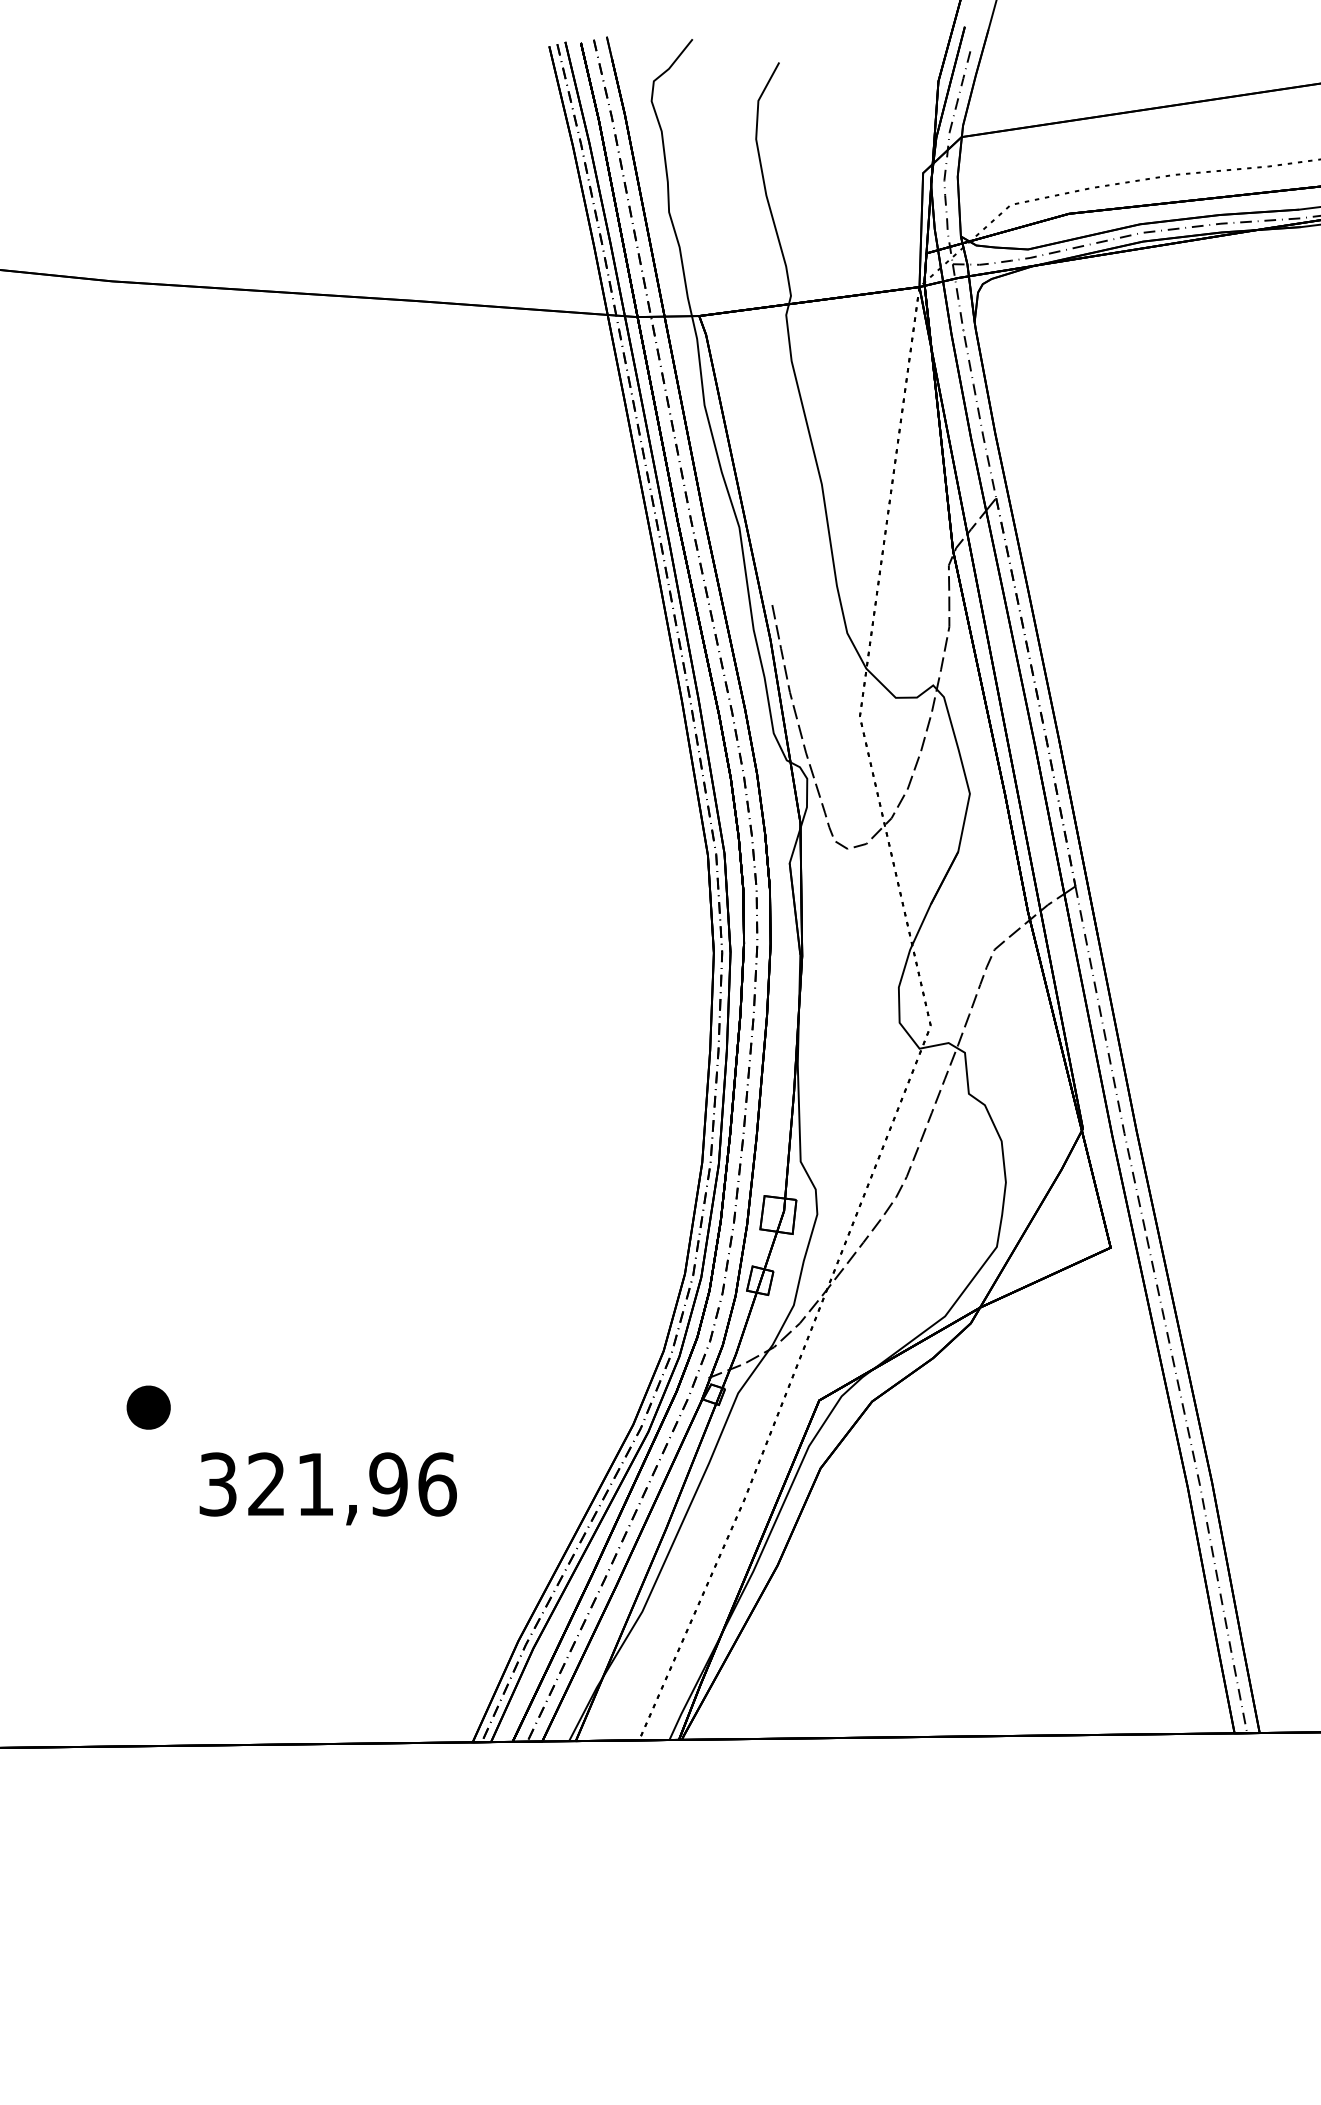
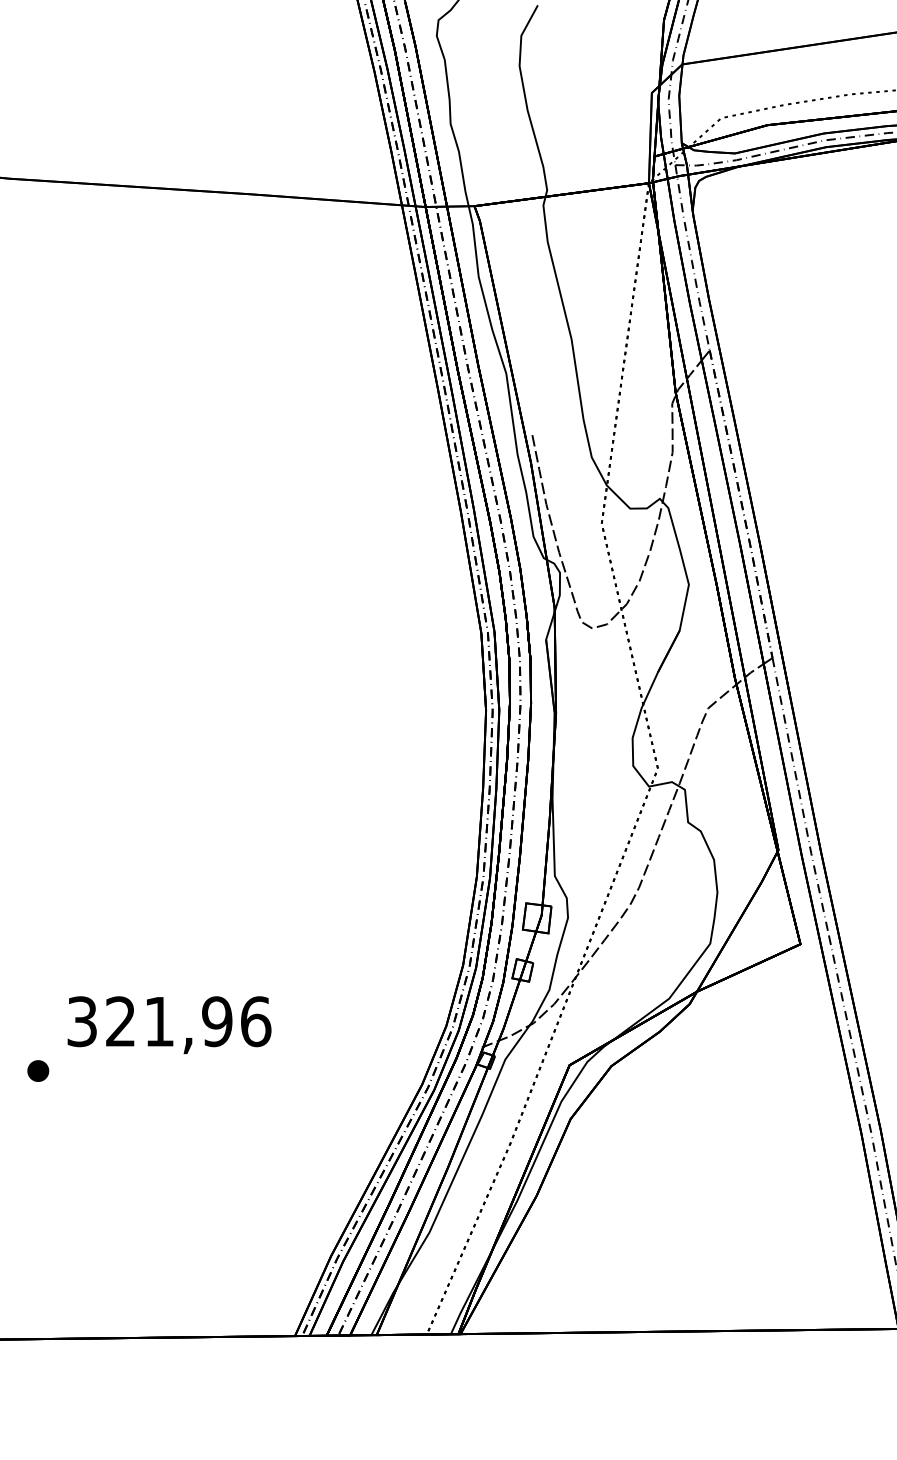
part: (148, 1407) -> (38, 1070), size x0.62
text: (327, 1488) -> (168, 1024), moved

